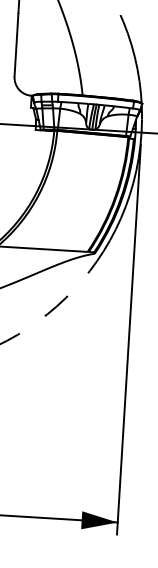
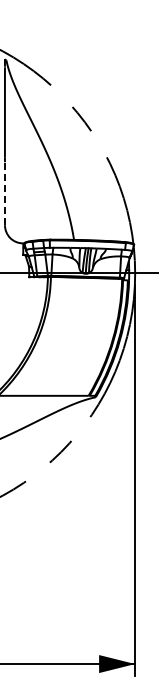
line: (16, 44) -> (4, 193), solid -> dashed

